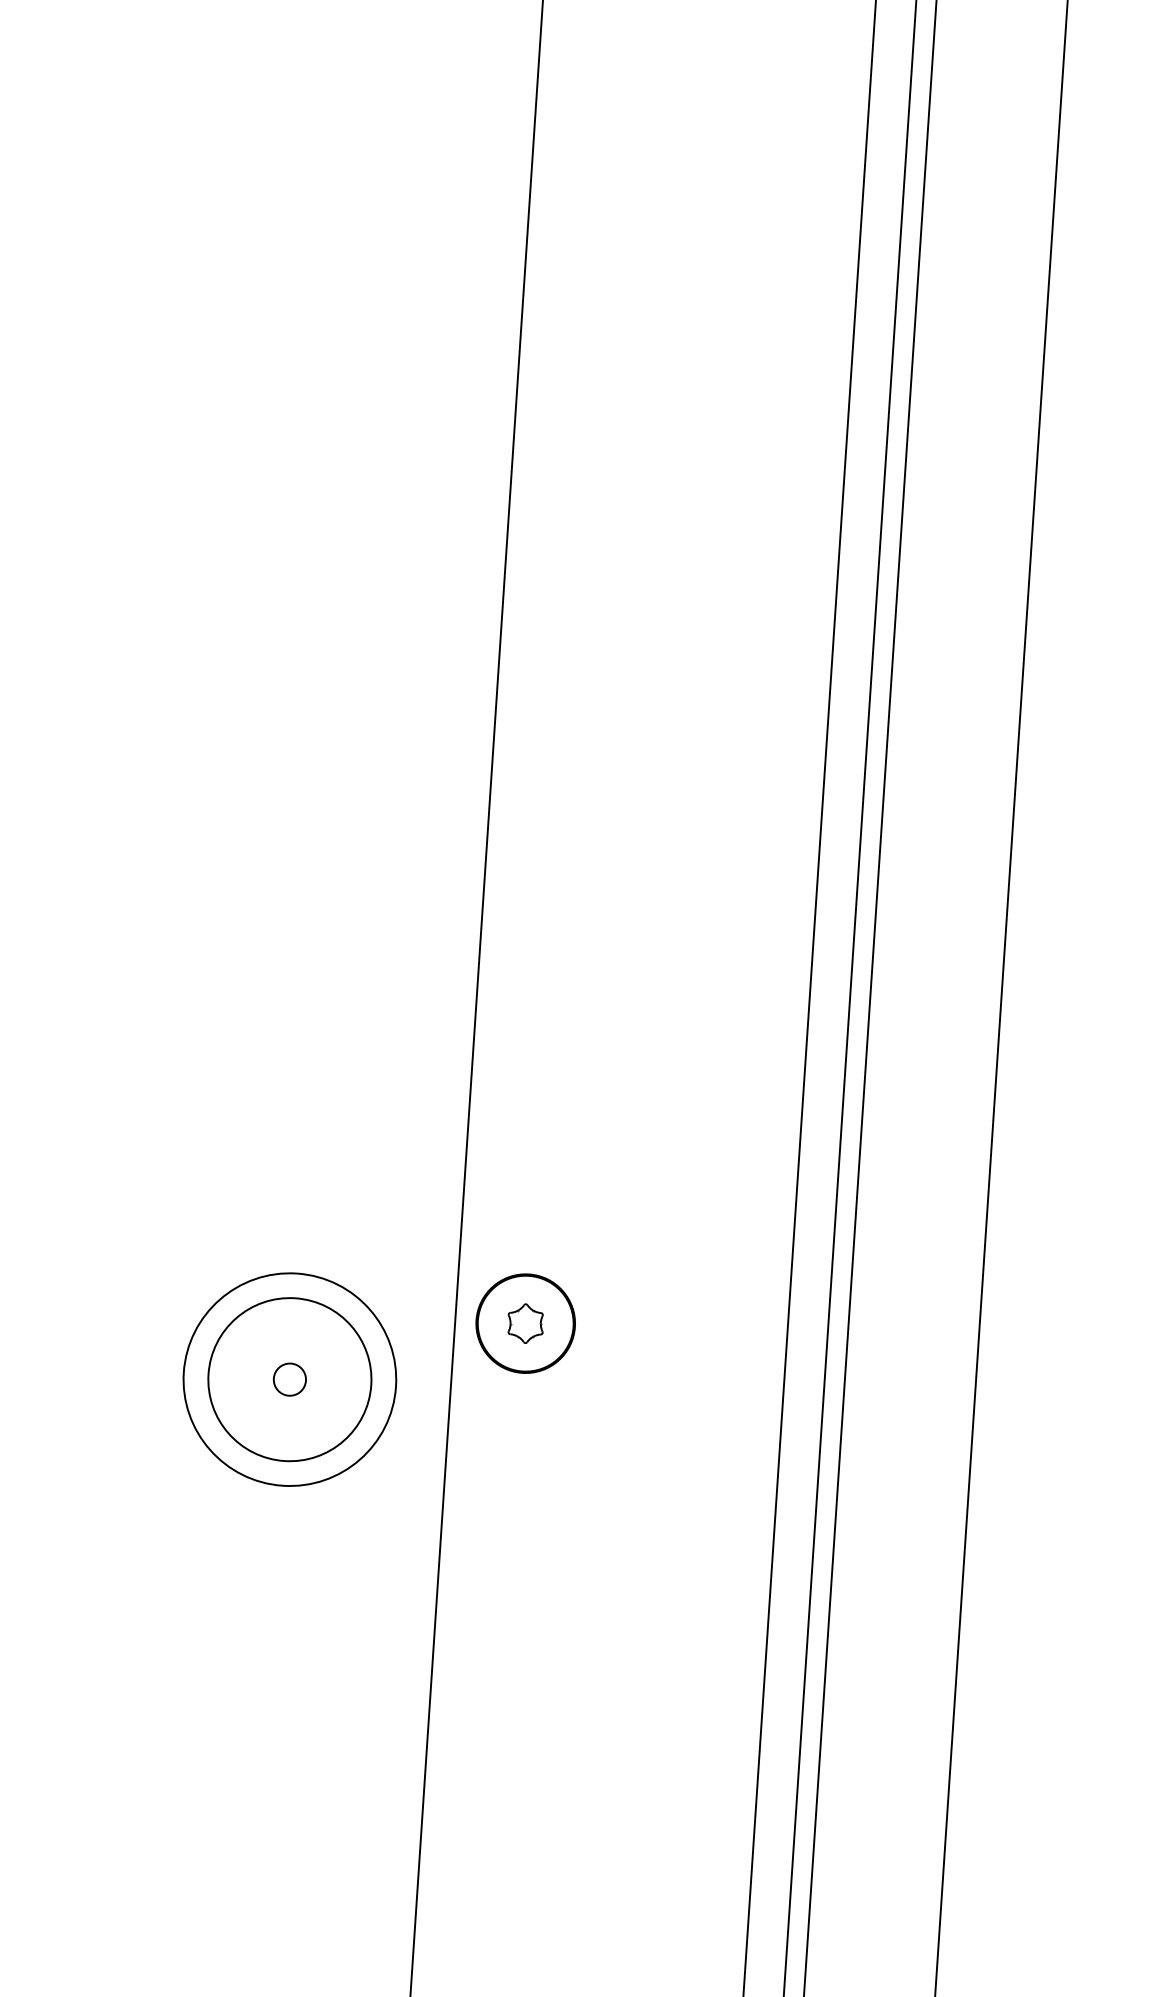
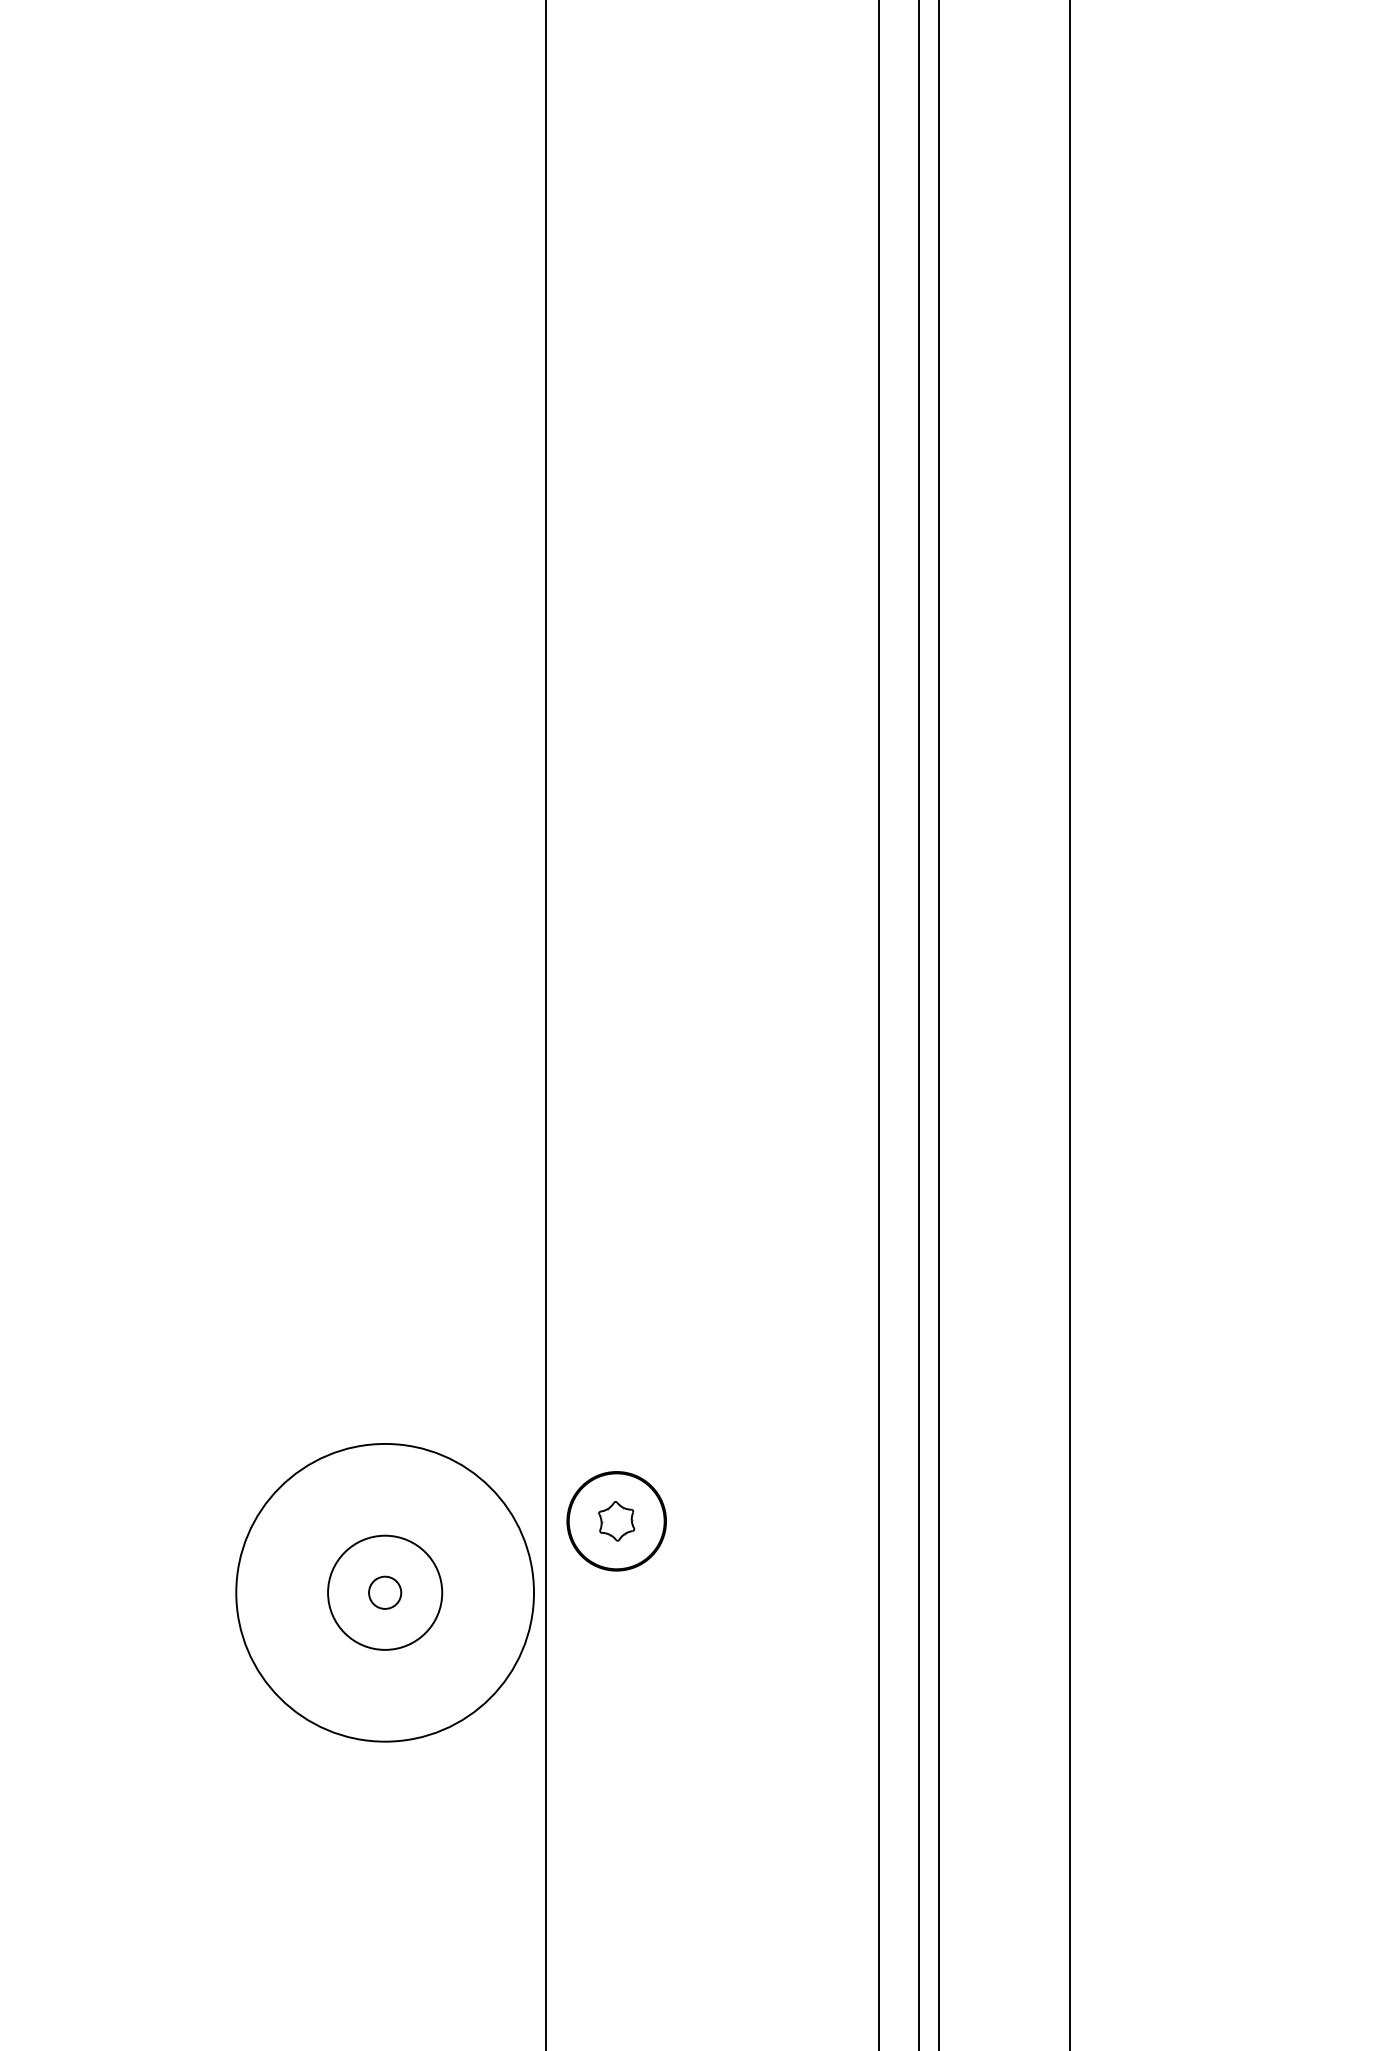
circle: (289, 1379) -> (384, 1592), size x0.7
circle: (289, 1379) -> (384, 1592), size x1.4

